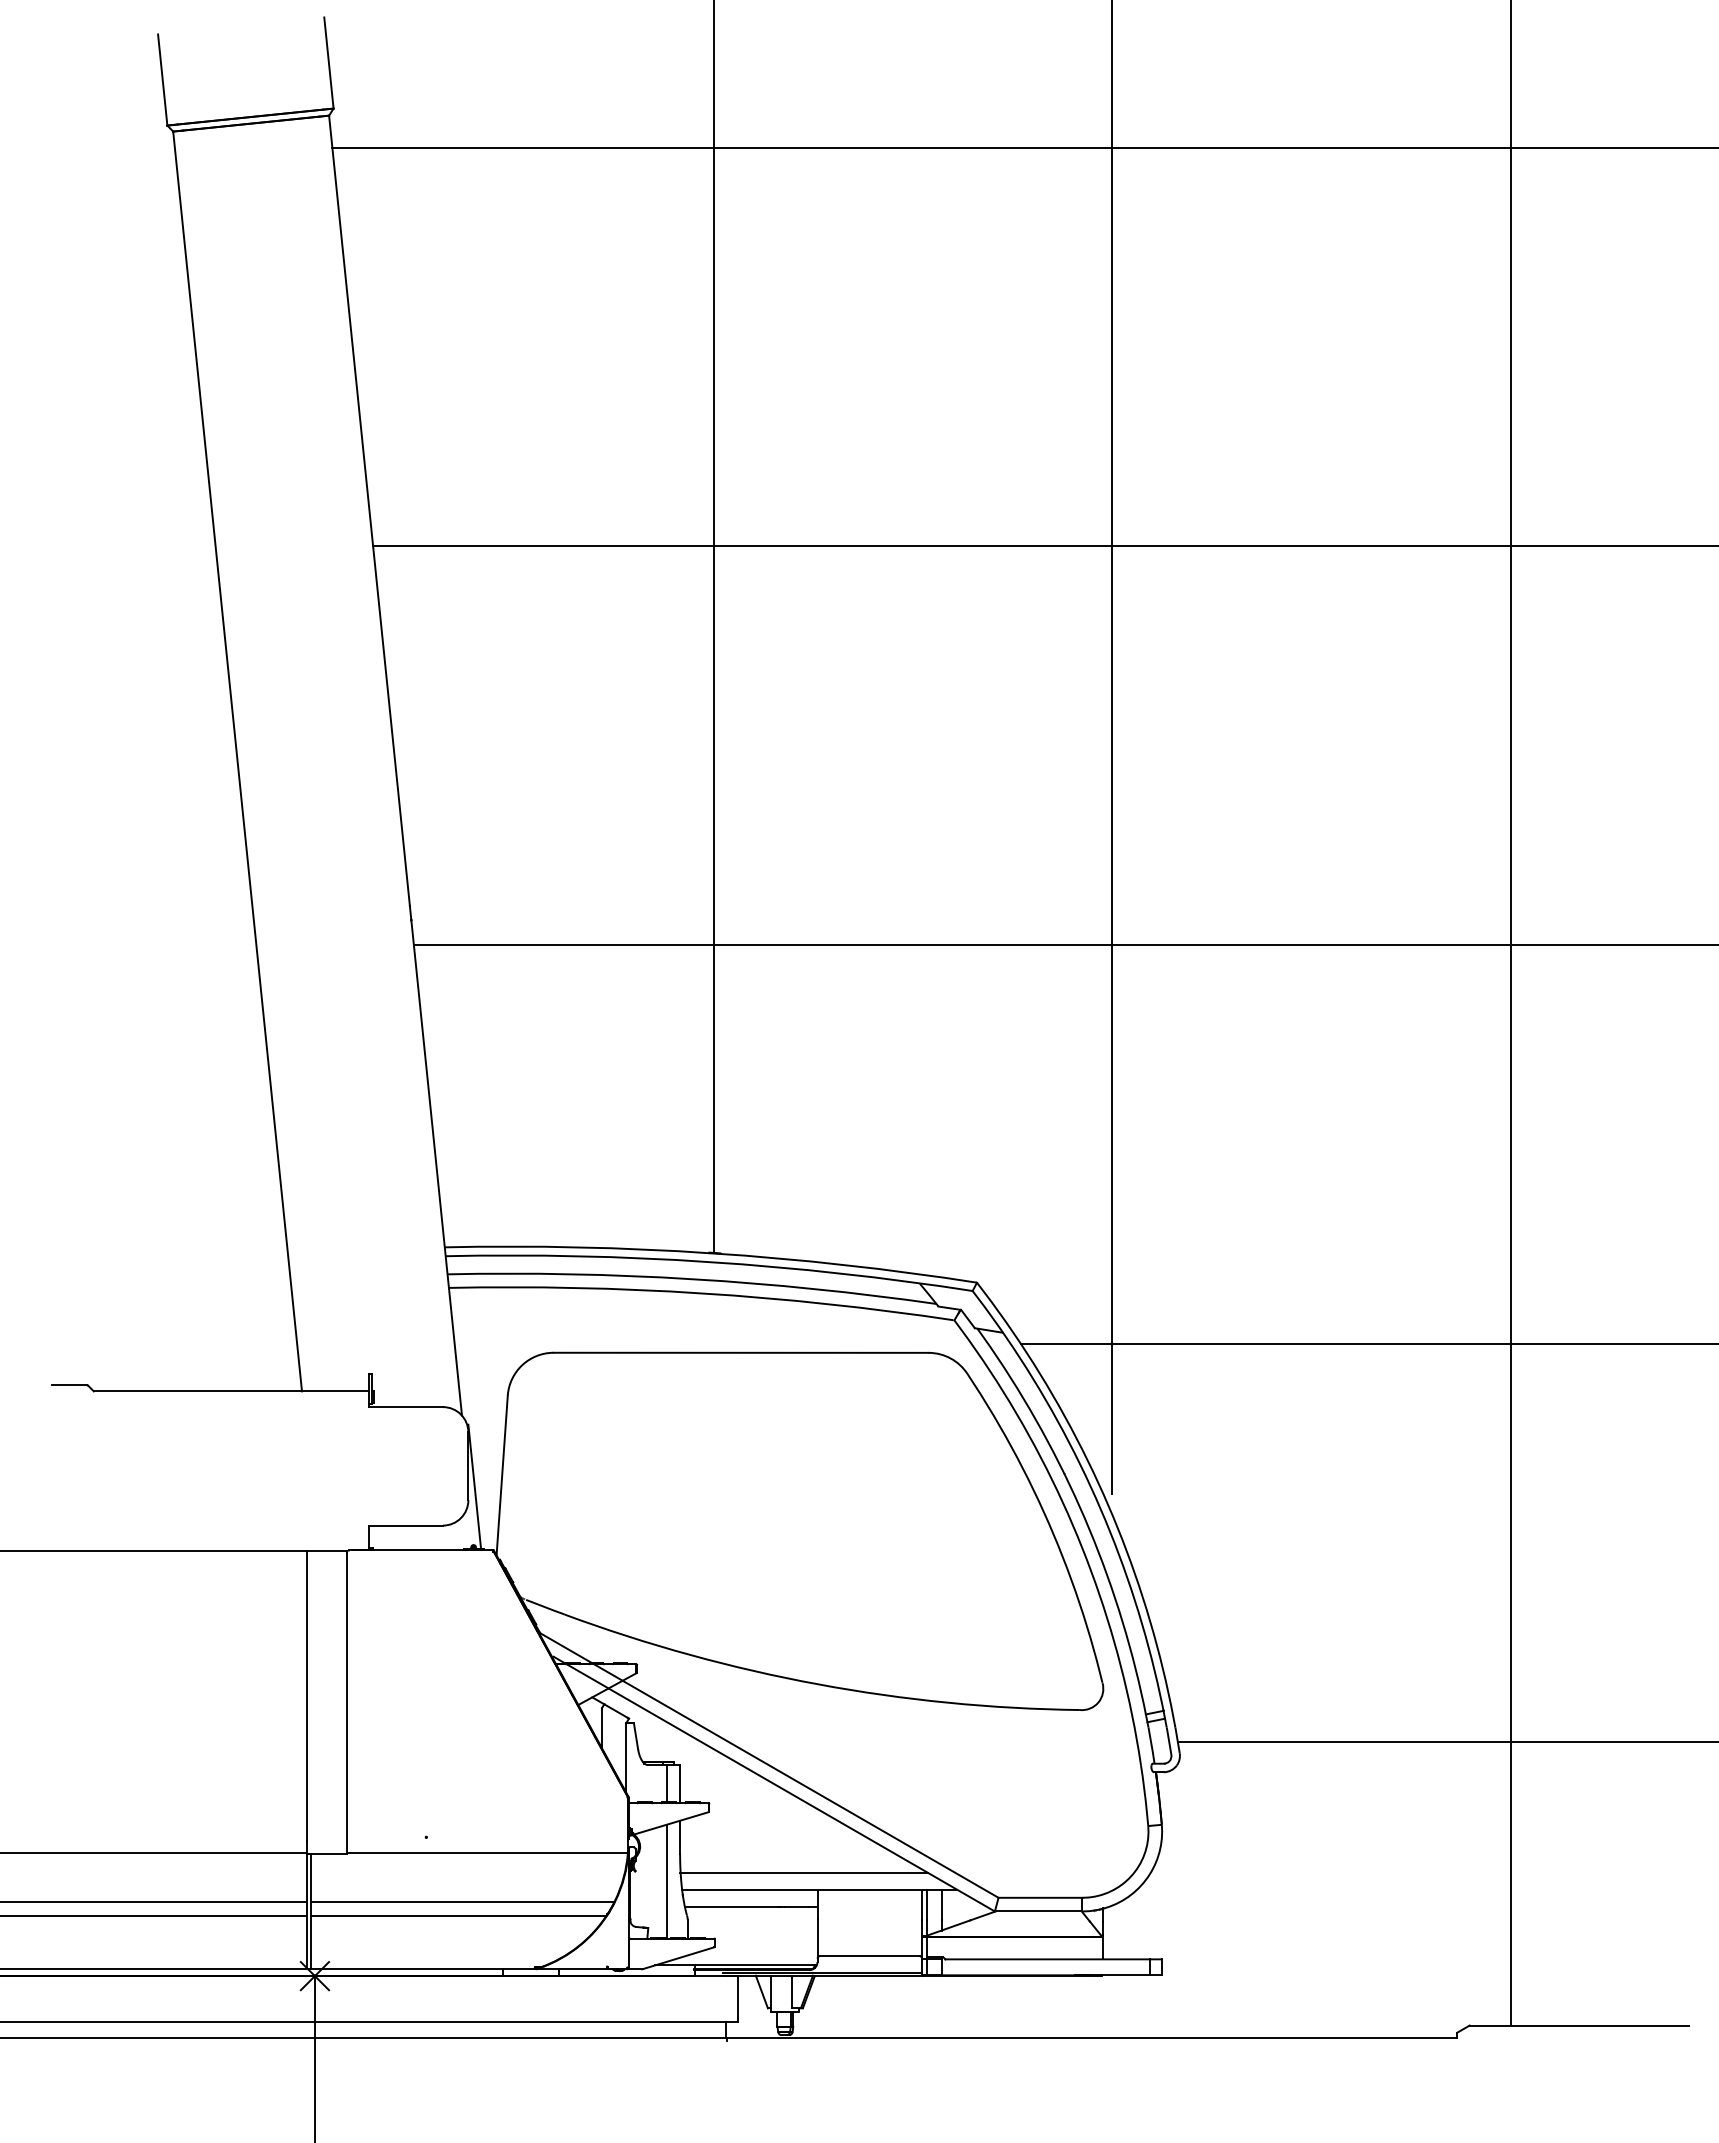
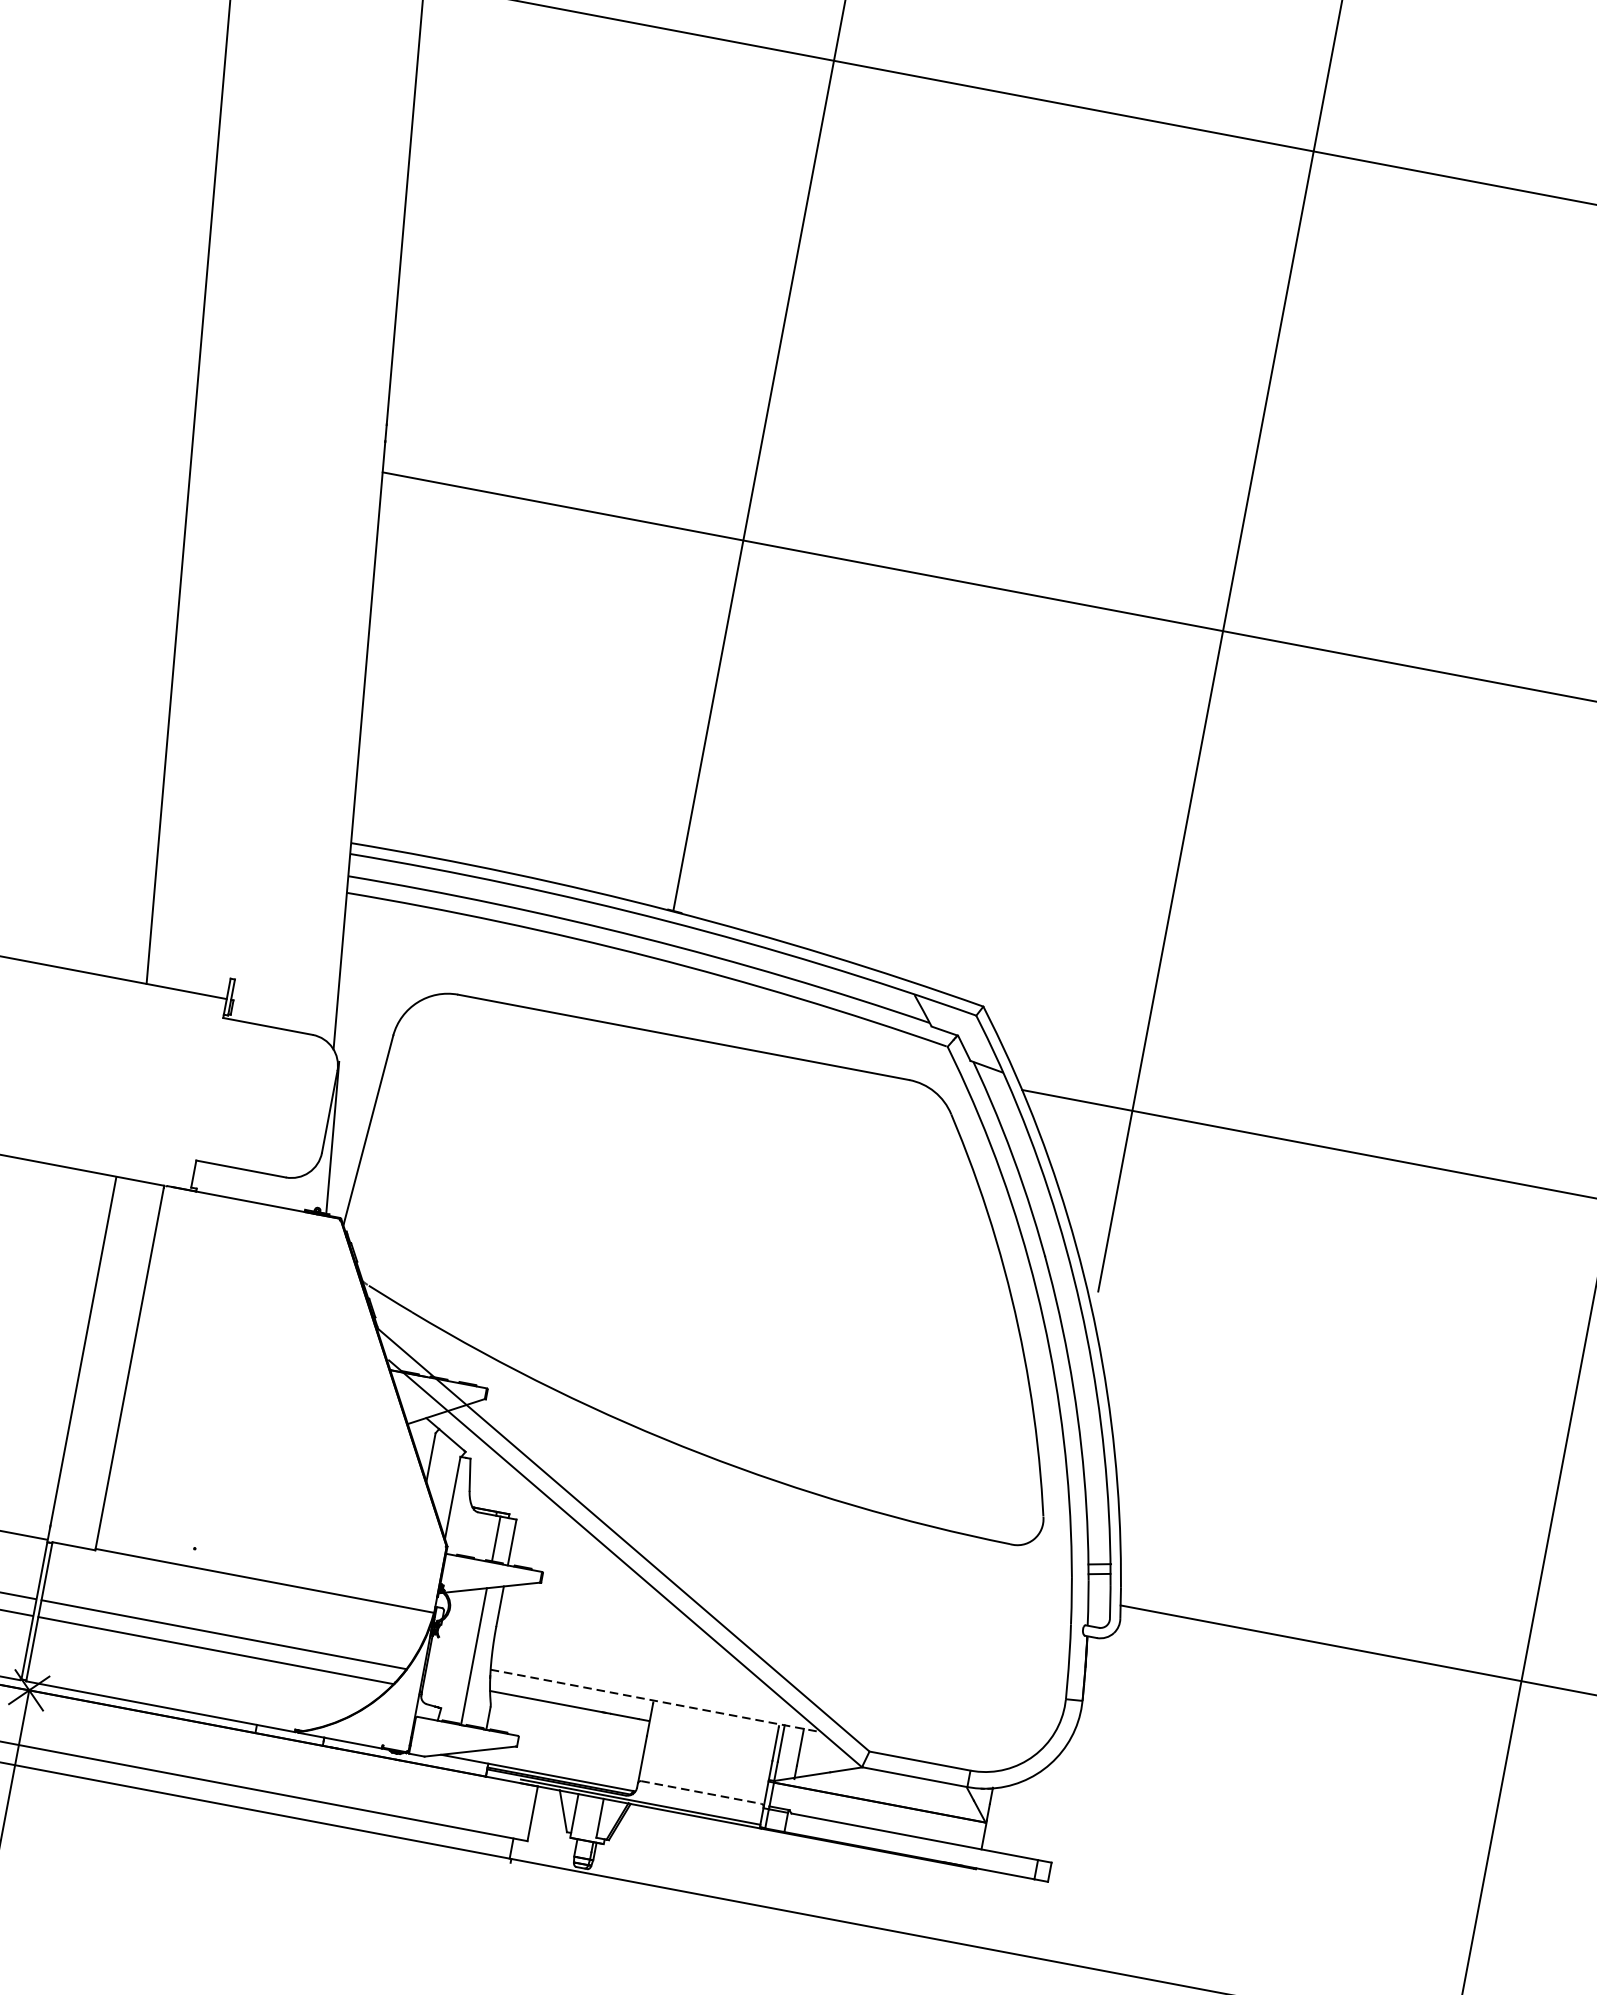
line: (803, 1872) -> (640, 1676), removed
line: (820, 1889) -> (657, 1701), solid -> dashed
line: (869, 1956) -> (700, 1792), solid -> dashed

